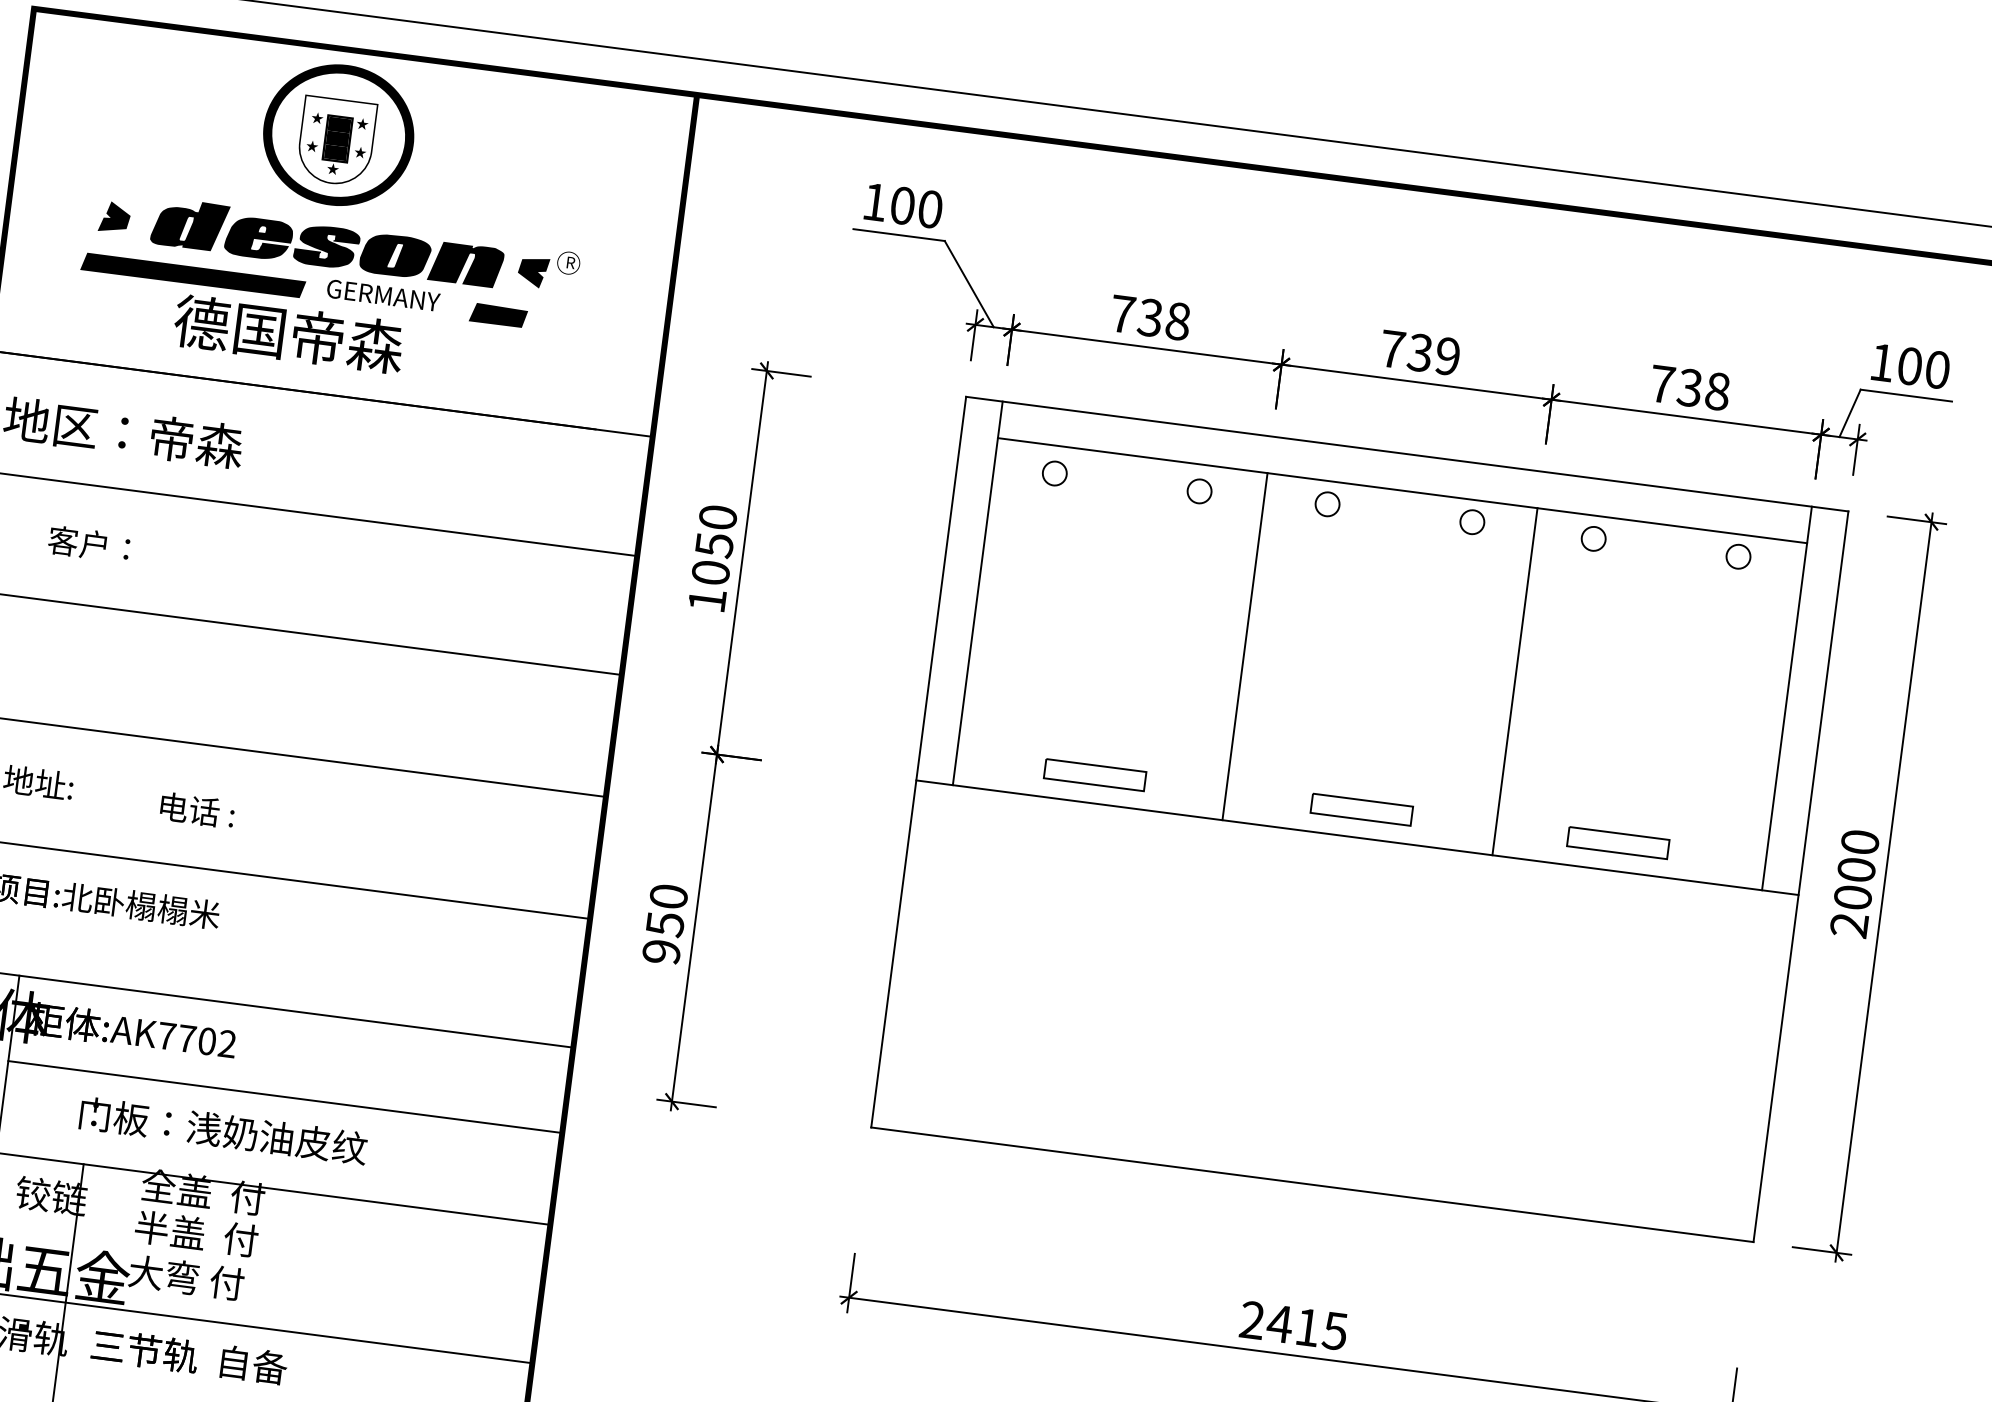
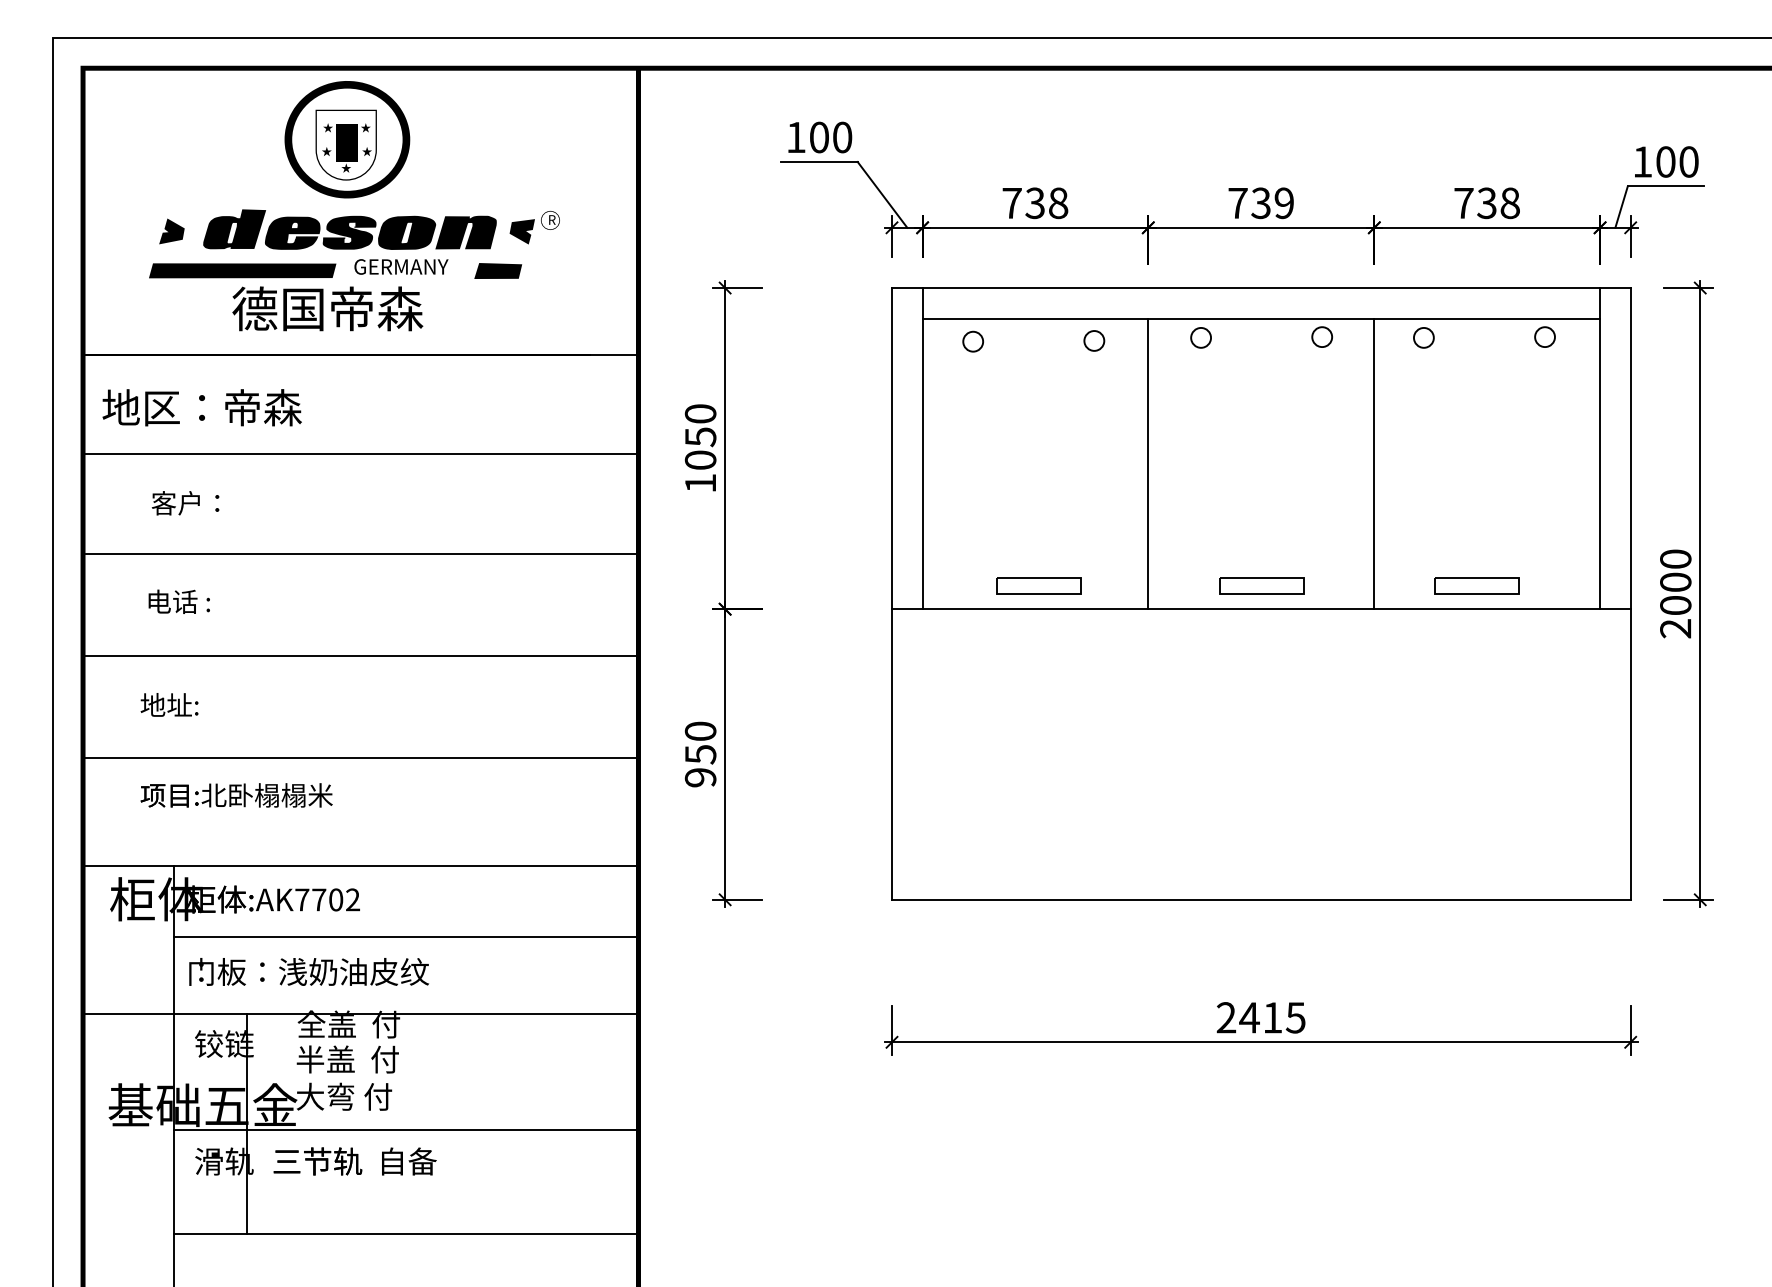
text: (196, 809) -> (178, 601), moved
text: (222, 1130) -> (308, 971), moved

